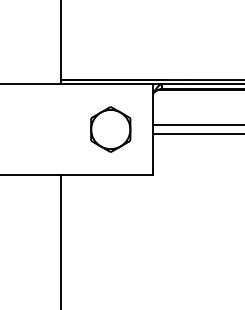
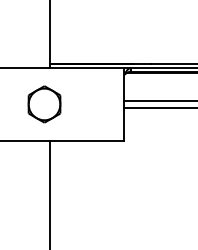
part: (110, 129) -> (44, 104), moved

